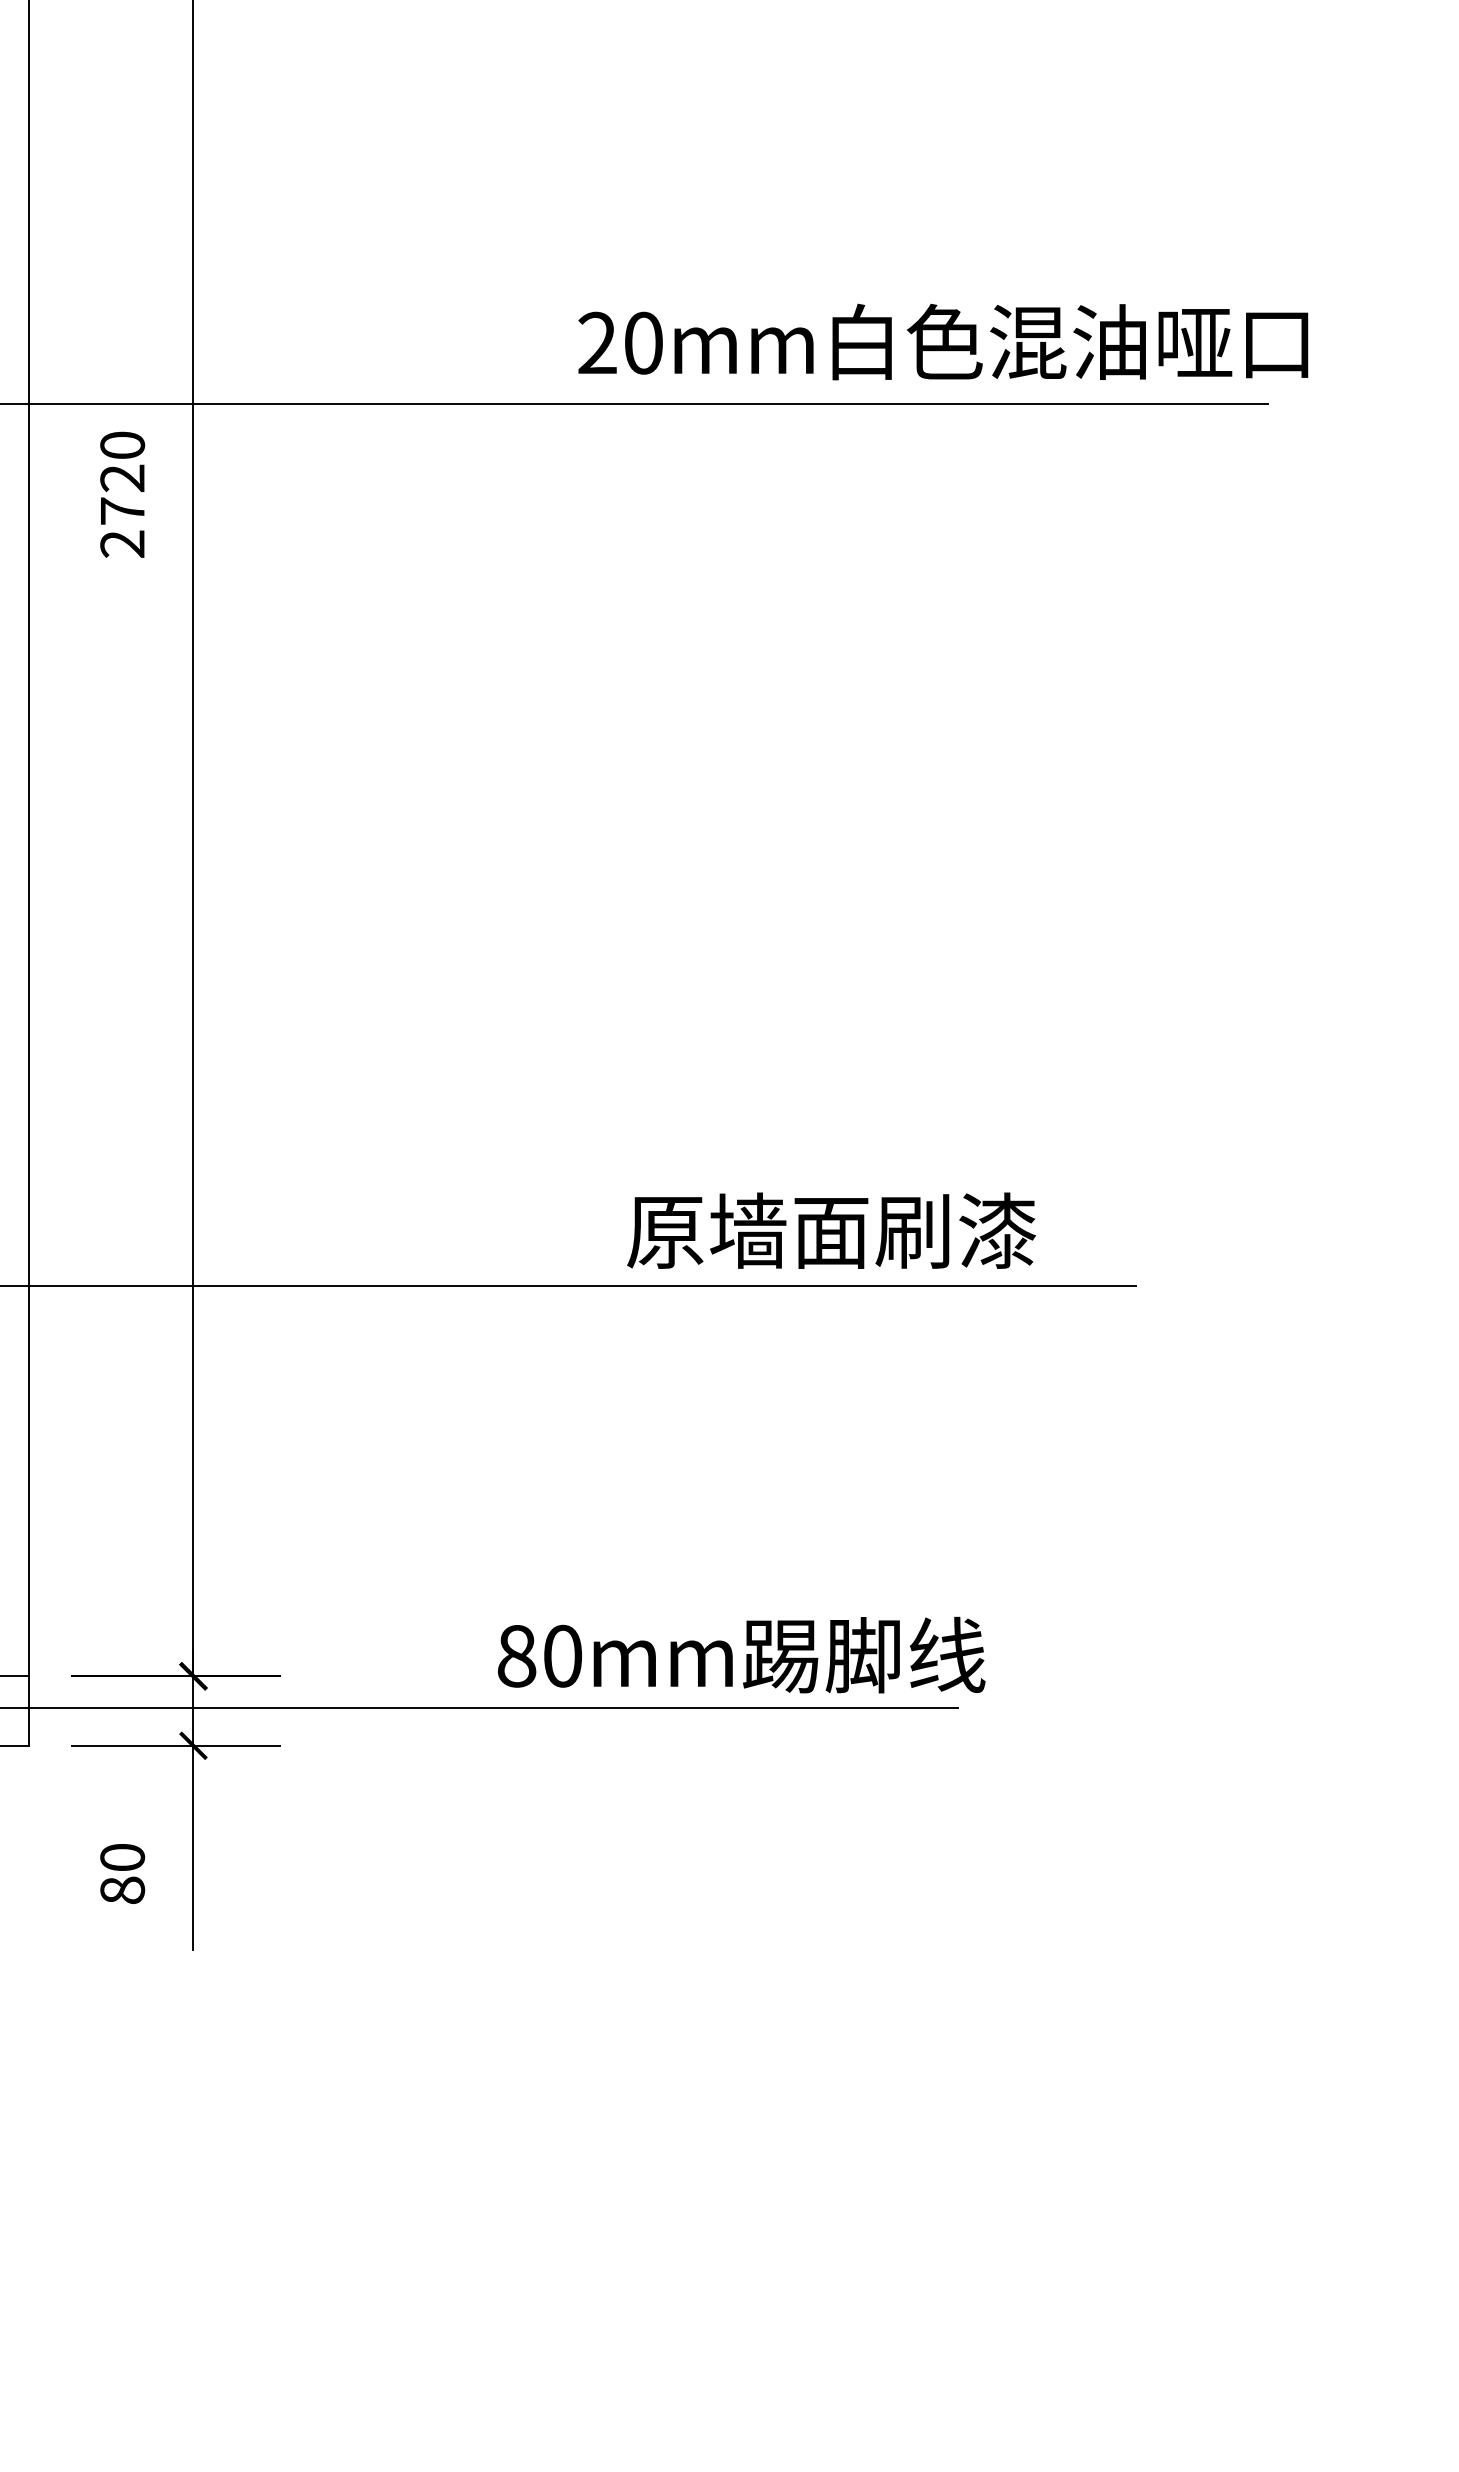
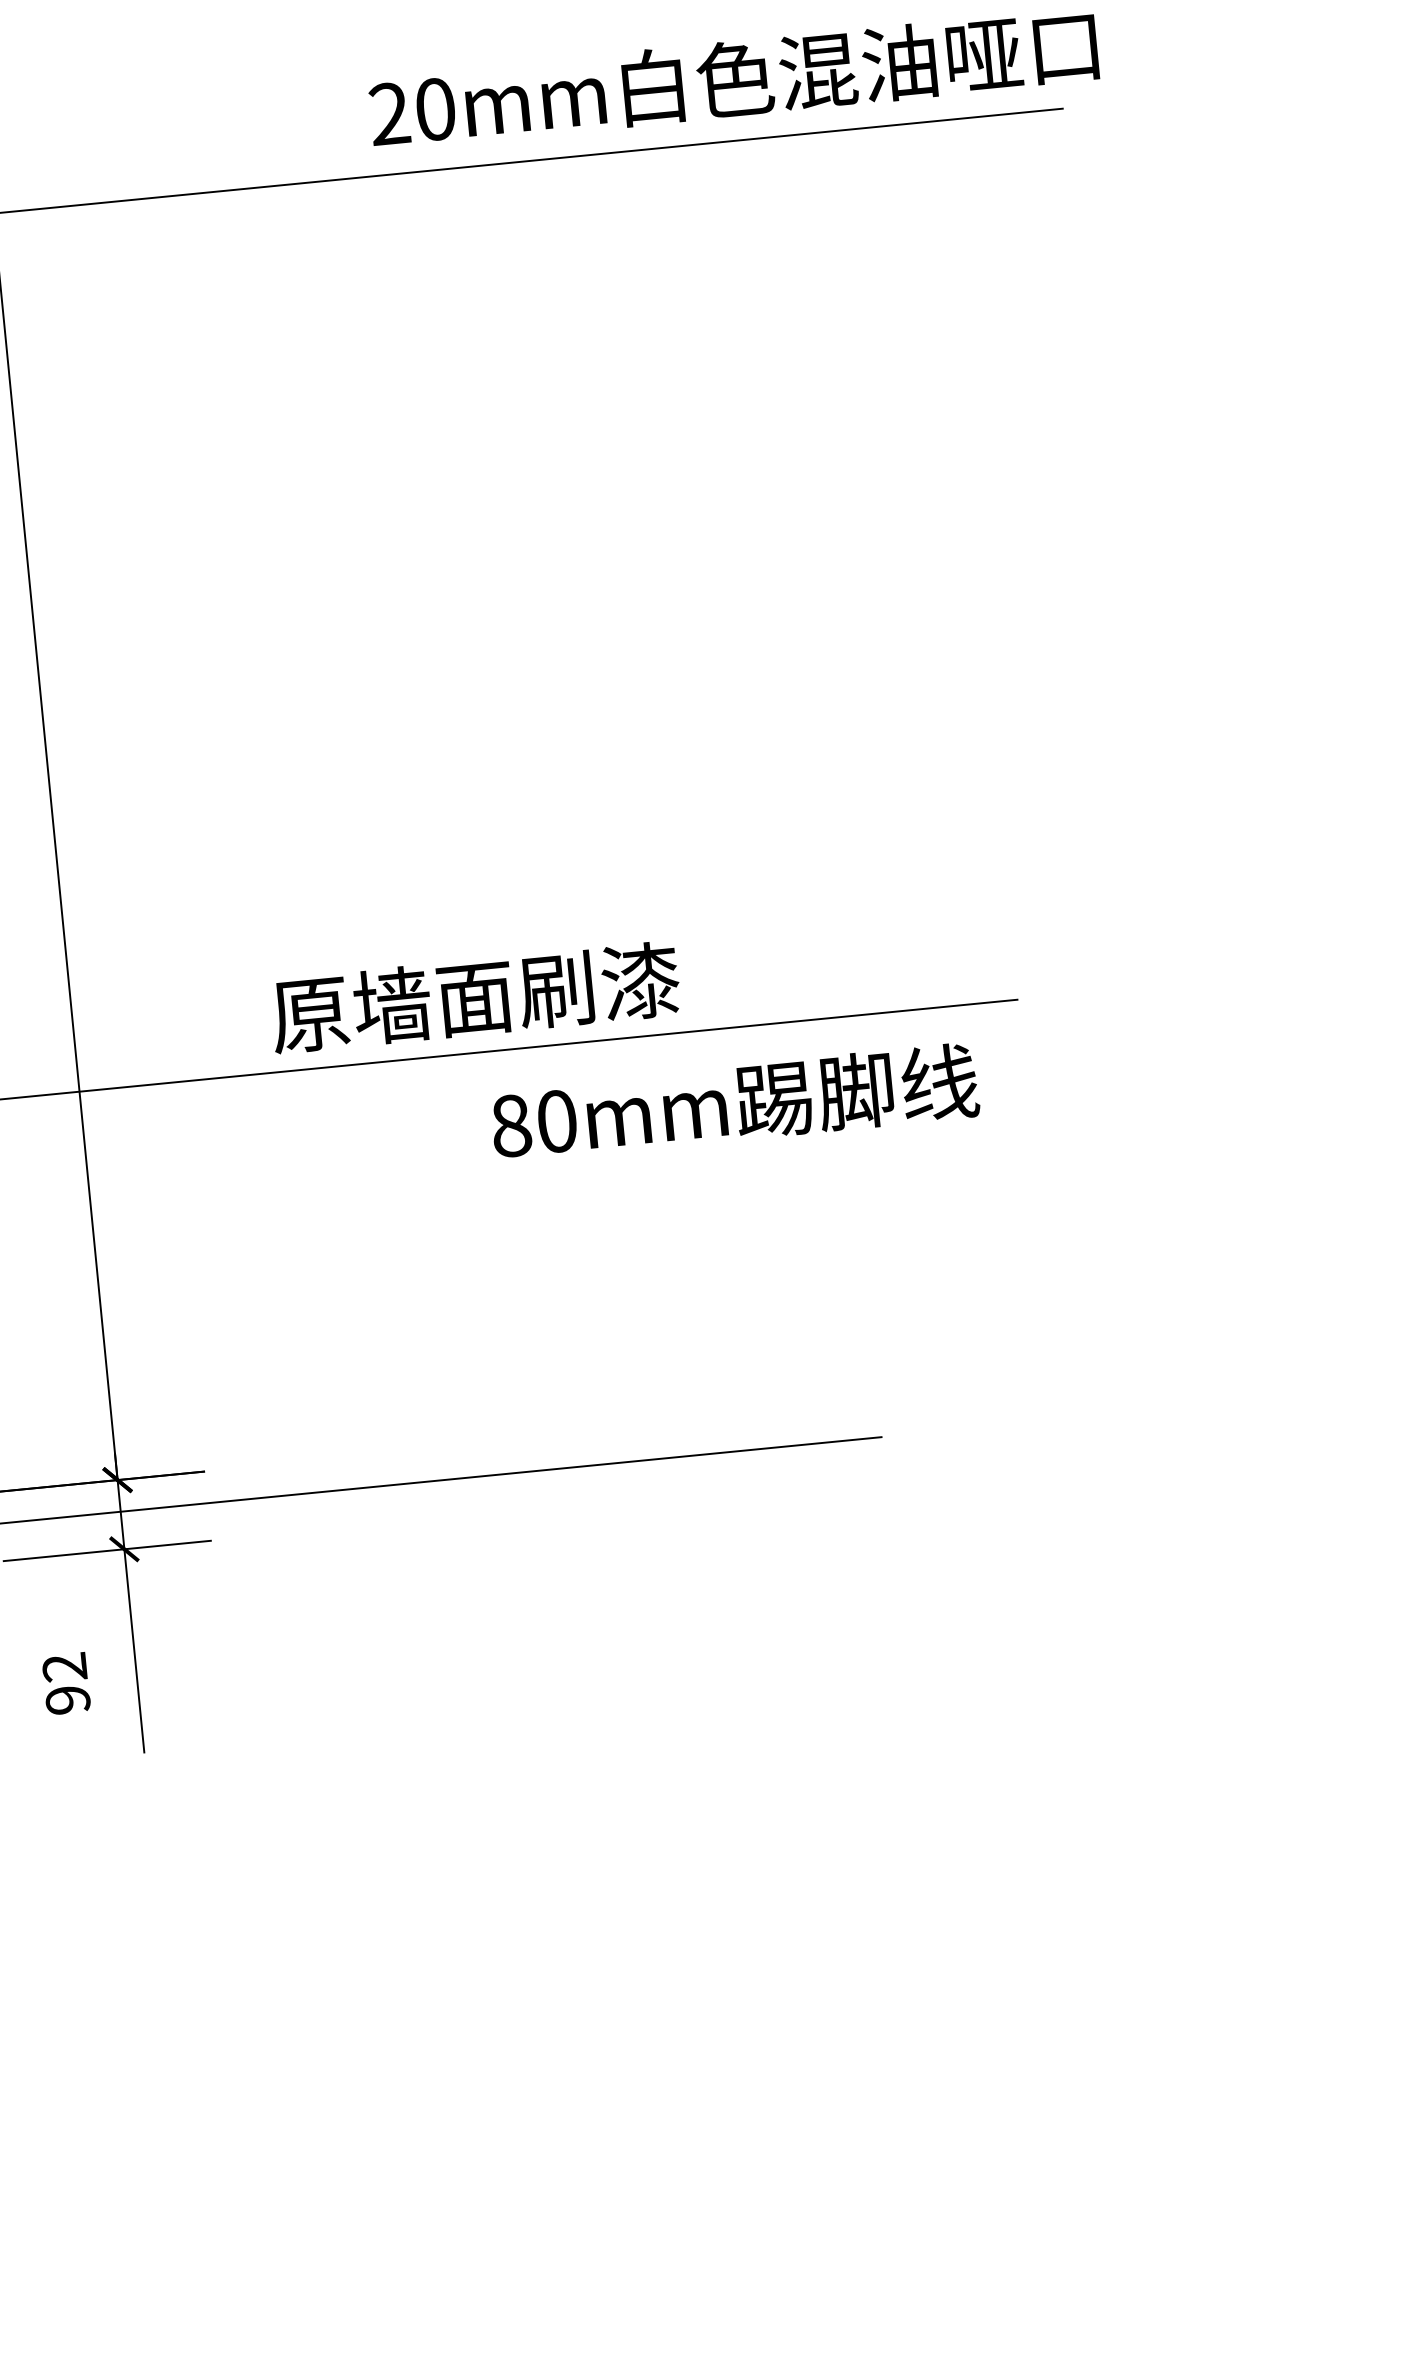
text: (831, 1230) -> (475, 997), moved
text: (741, 1654) -> (734, 1102), moved
text: (122, 1874) -> (66, 1684), 80 -> 92

